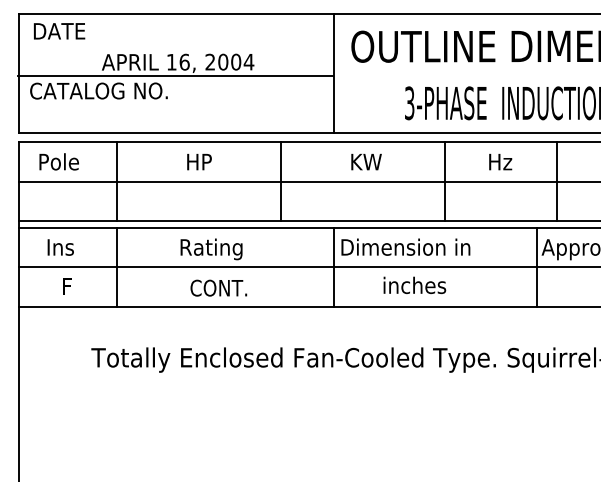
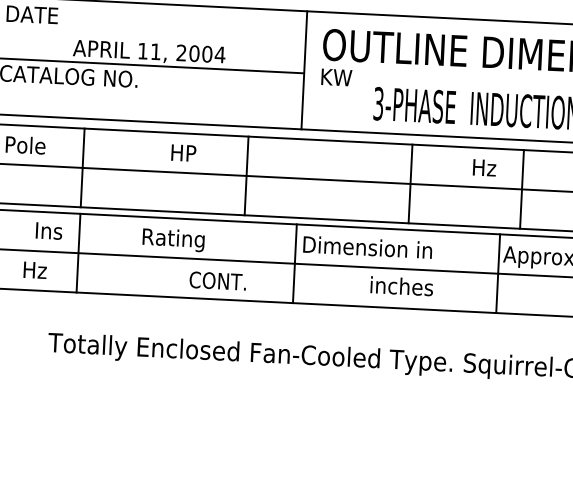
text: (184, 61) -> (155, 51), 16, -> 11,
text: (199, 162) -> (183, 153), moved
text: (366, 162) -> (336, 77), moved
text: (500, 162) -> (484, 168), moved
text: (60, 247) -> (48, 231), moved
text: (414, 285) -> (401, 286), moved
text: (74, 286) -> (34, 270), F -> Hz
text: (218, 287) -> (217, 280), moved

